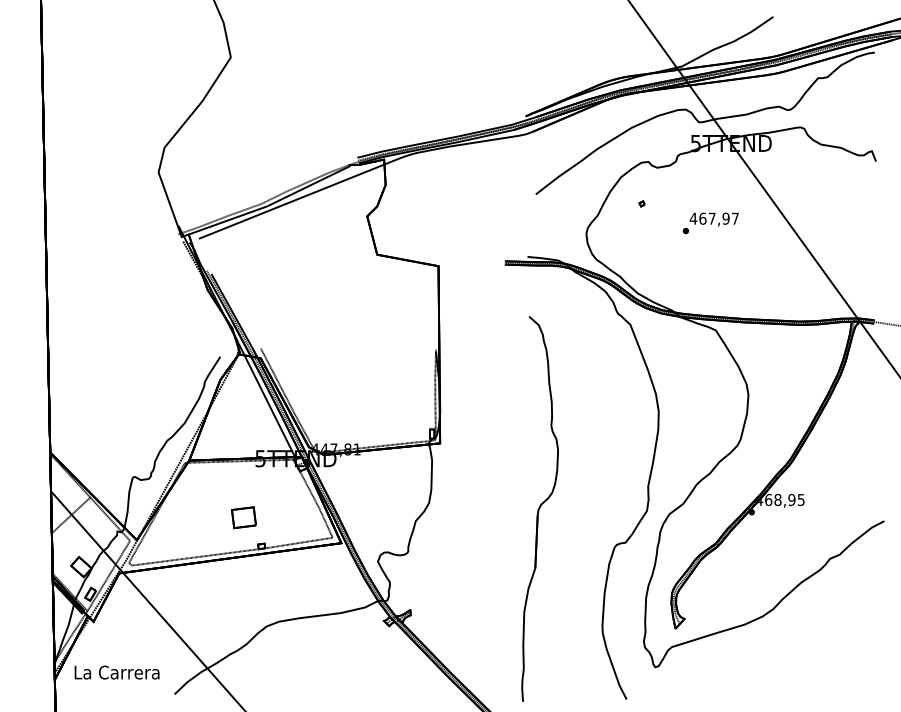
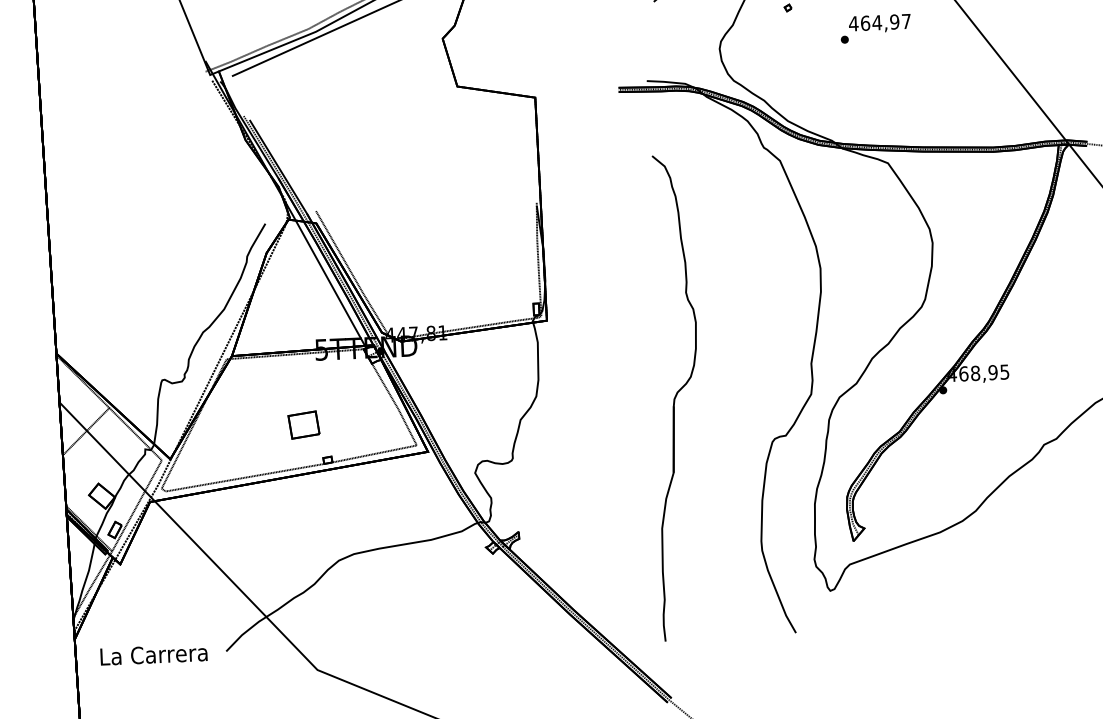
text: (711, 218) -> (876, 22), 467,97 -> 464,97
text: (116, 672) -> (153, 654), moved

